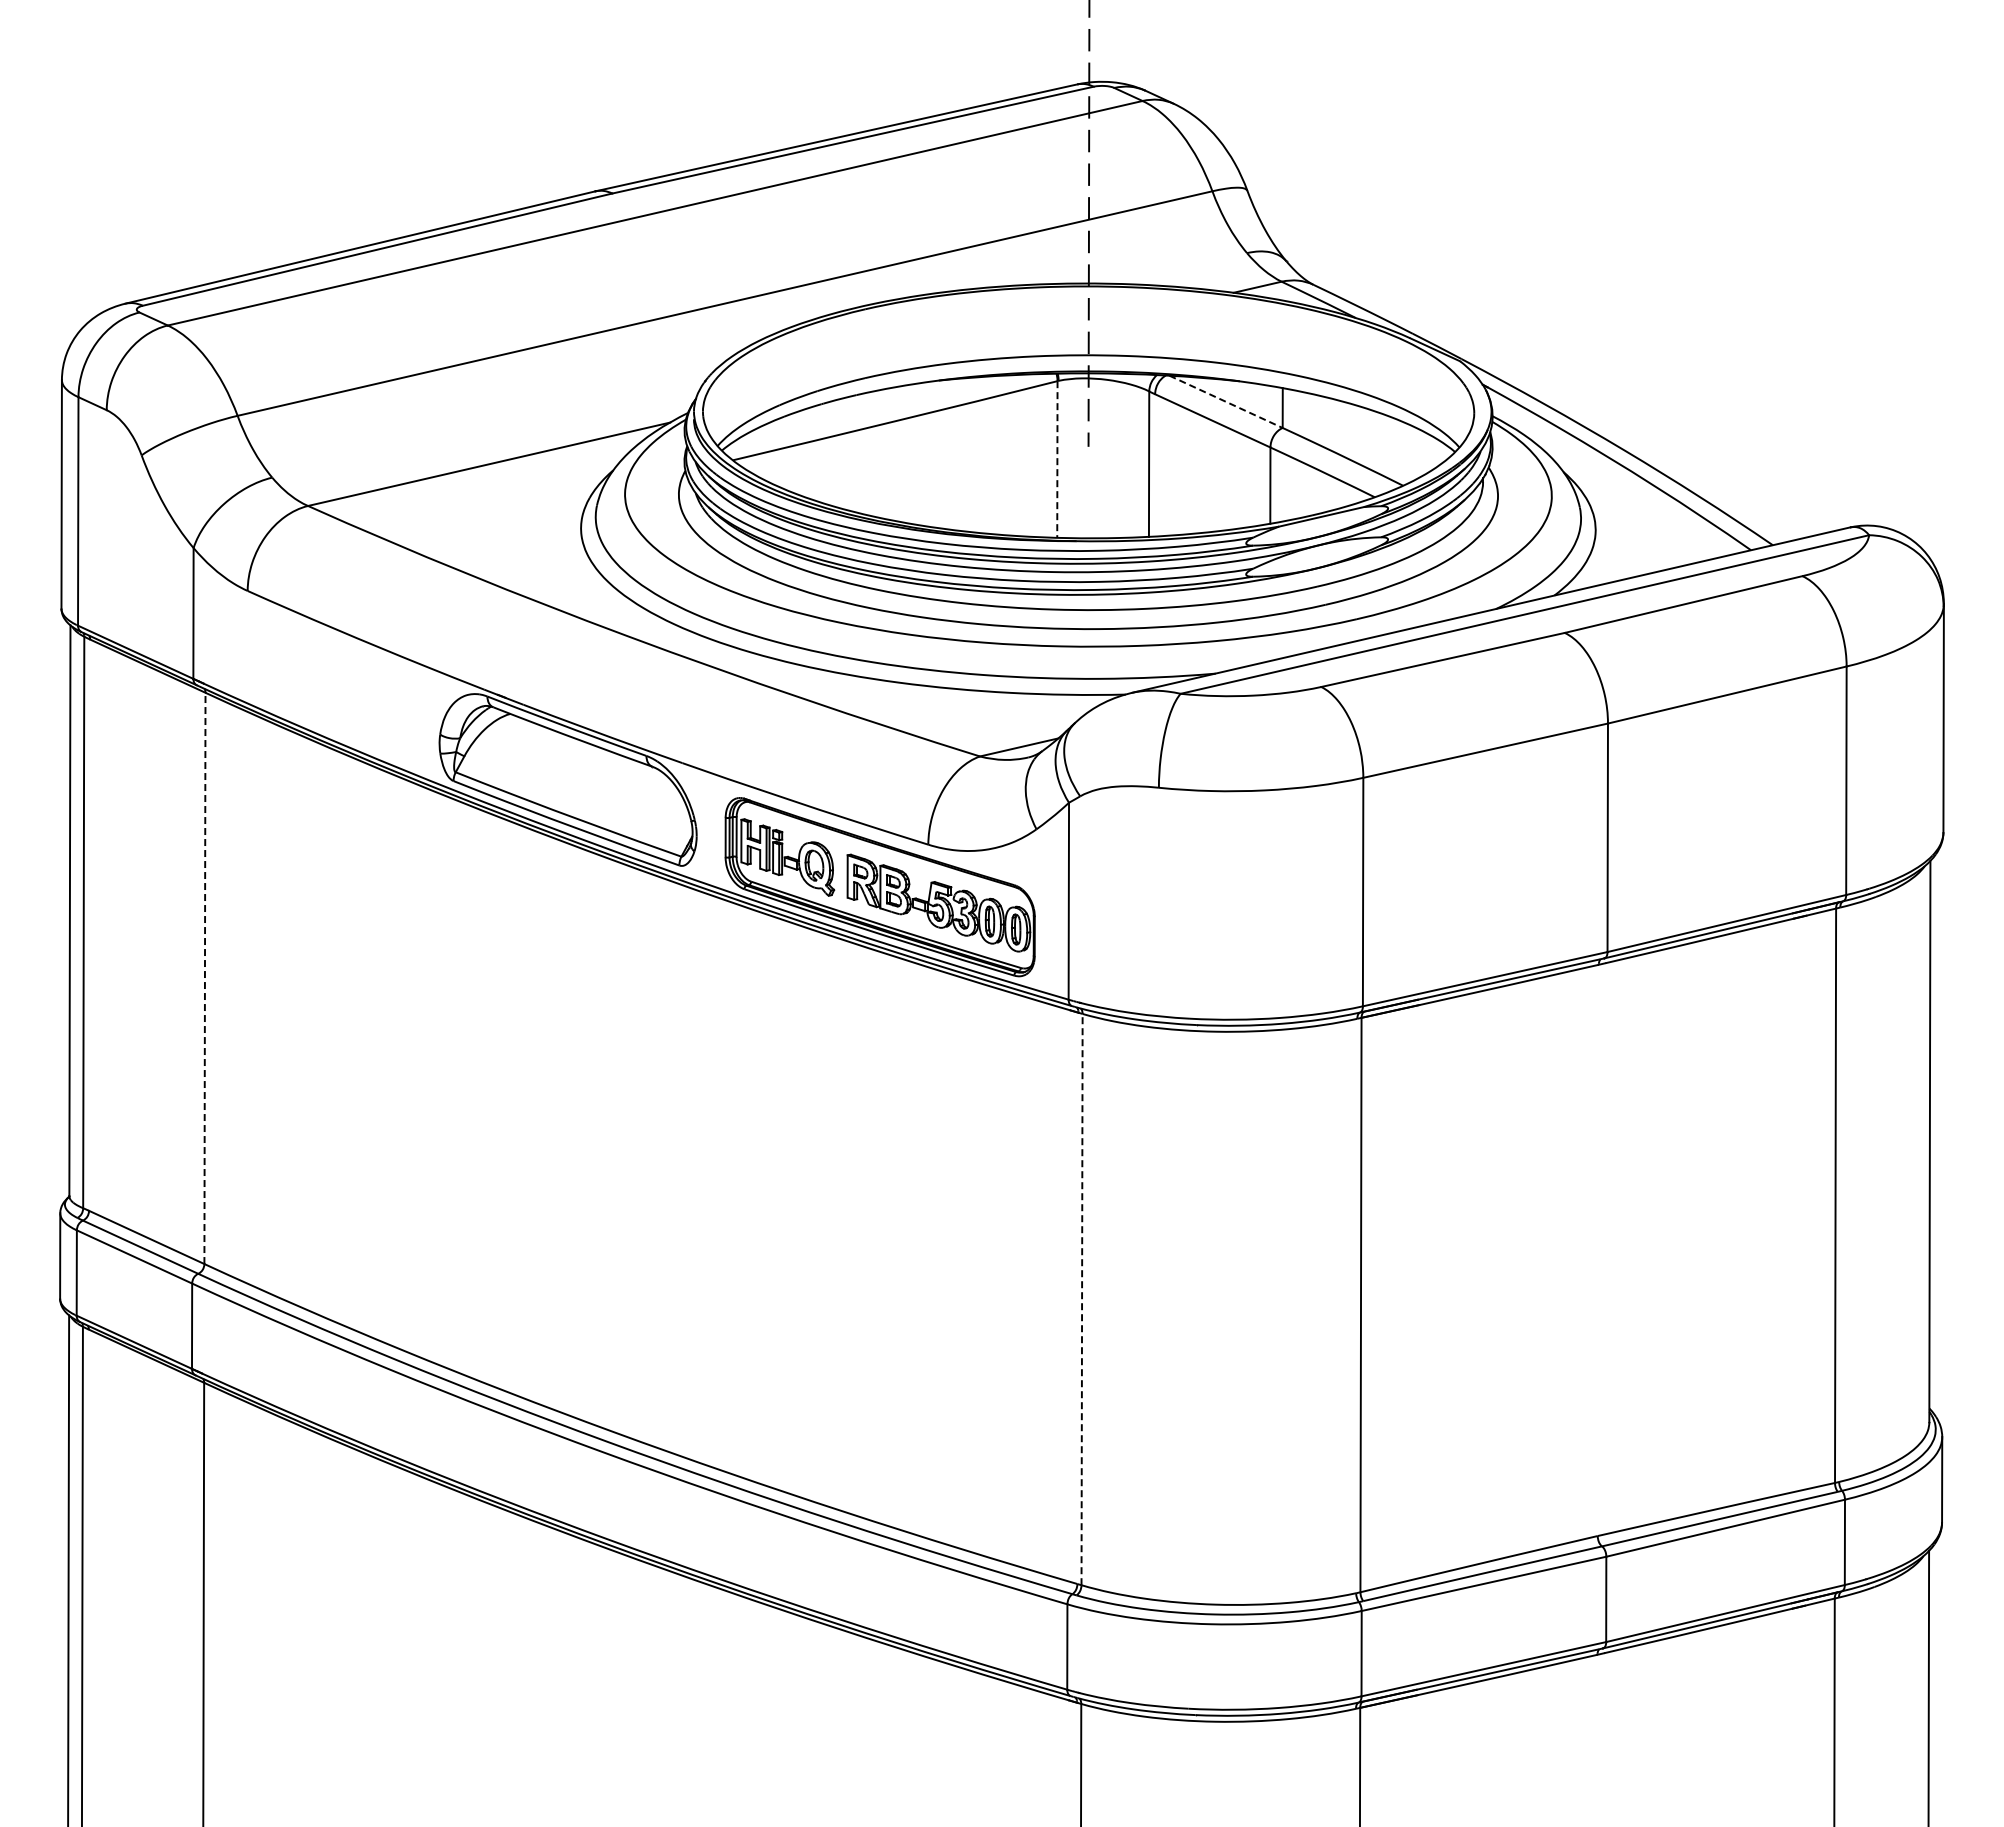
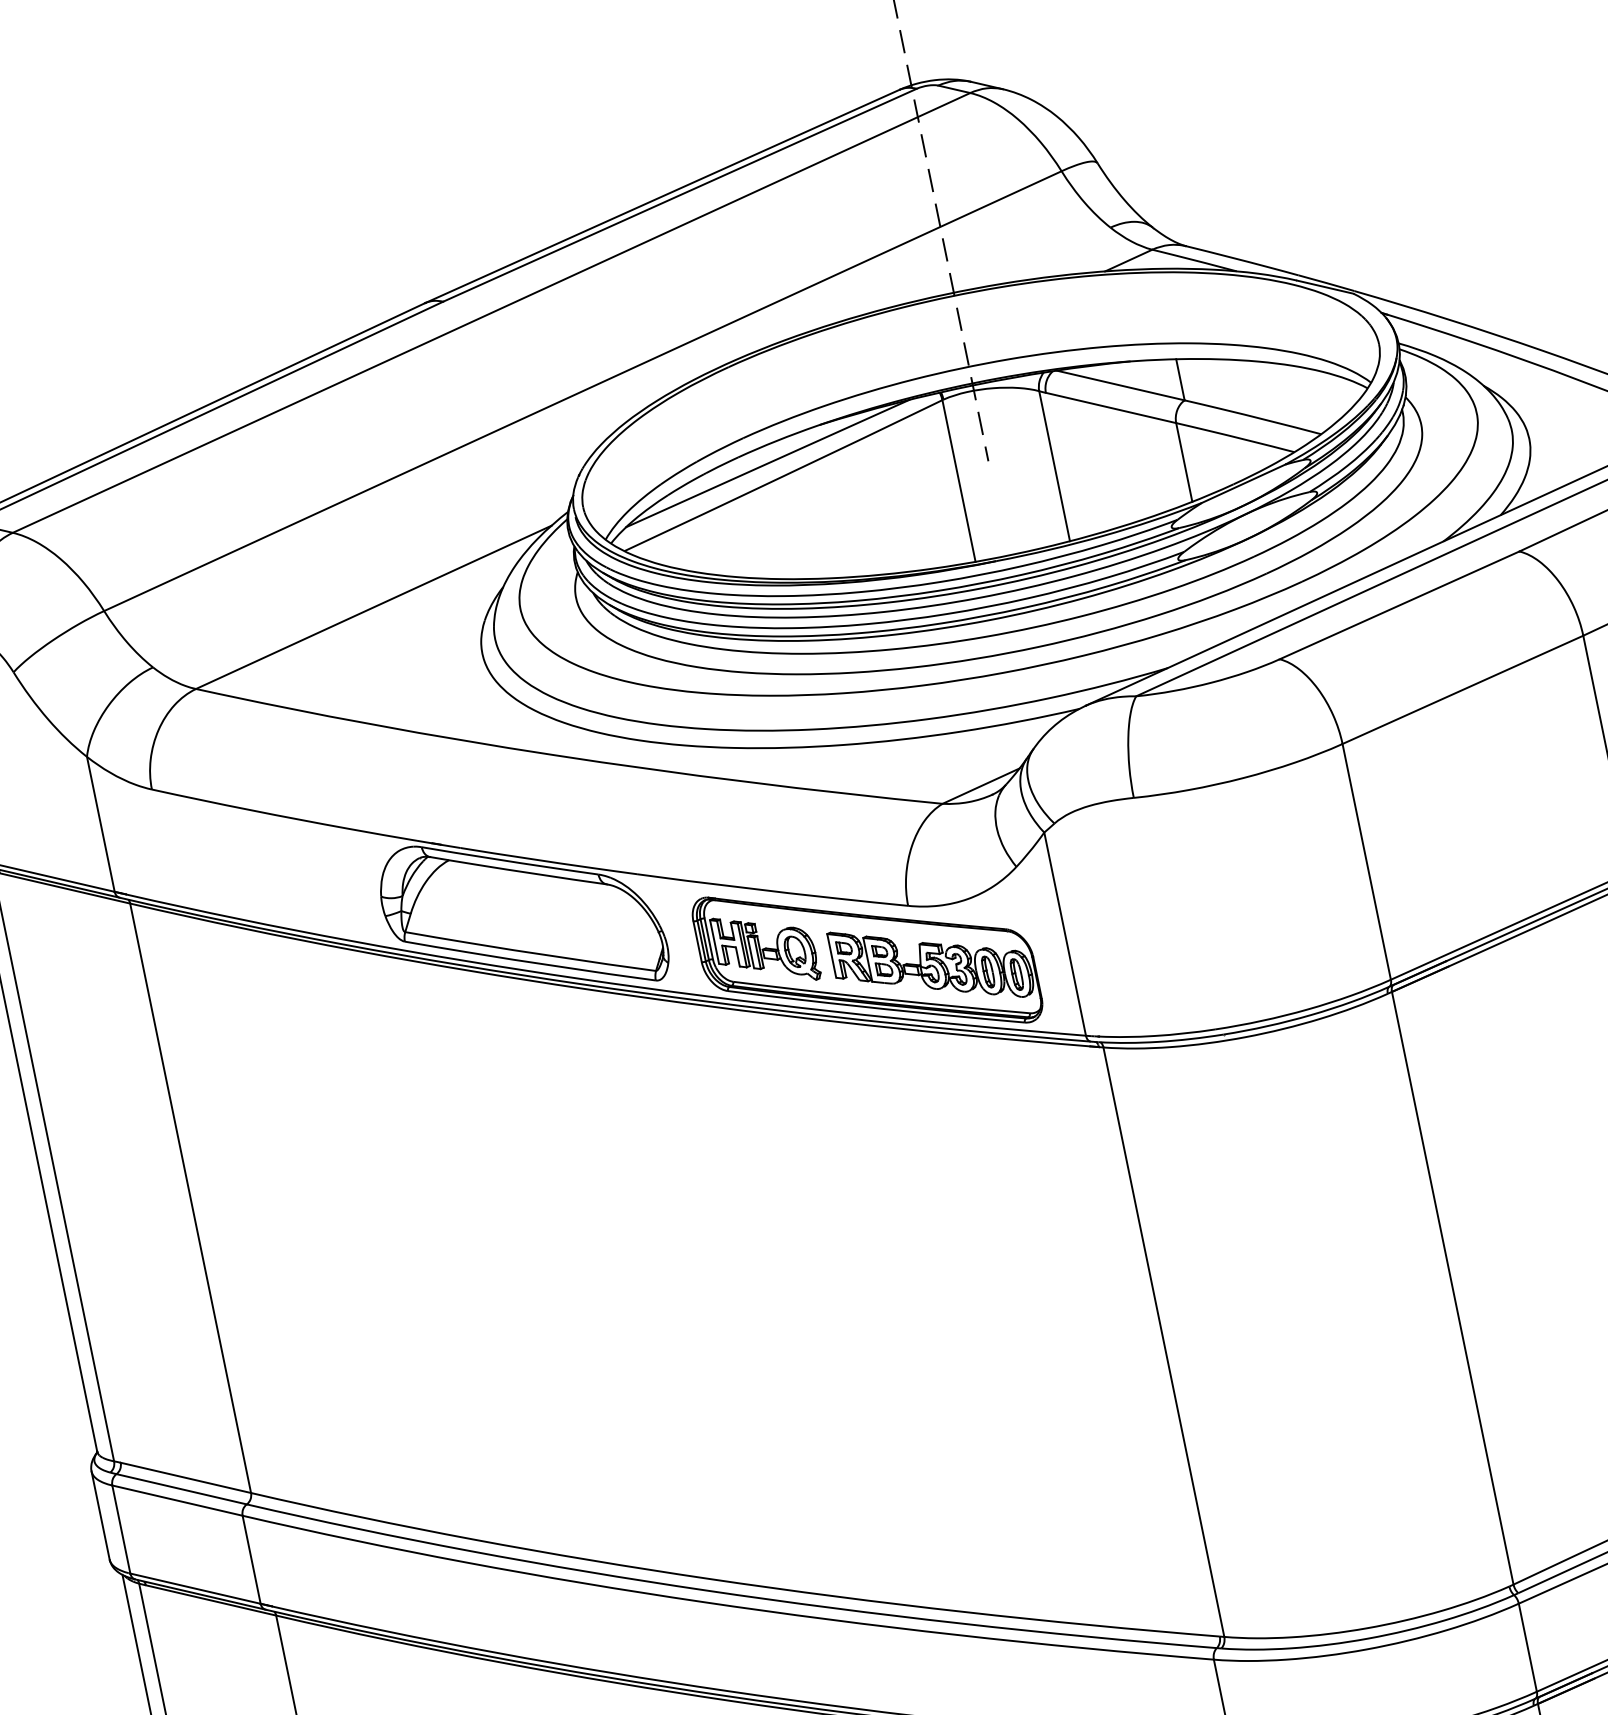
line: (1226, 402) -> (1121, 386), dashed -> solid
line: (882, 406) -> (767, 463), added
line: (1057, 460) -> (959, 482), dashed -> solid
line: (204, 978) -> (190, 1198), dashed -> solid
line: (1082, 1299) -> (1164, 1342), dashed -> solid

